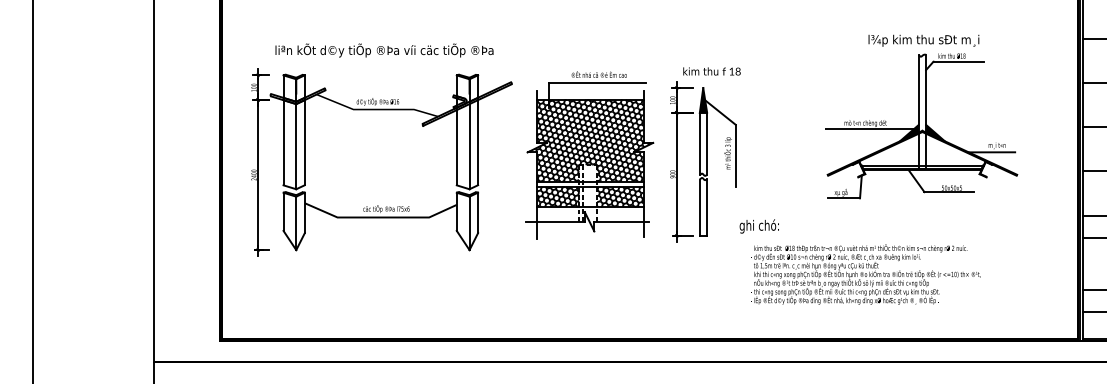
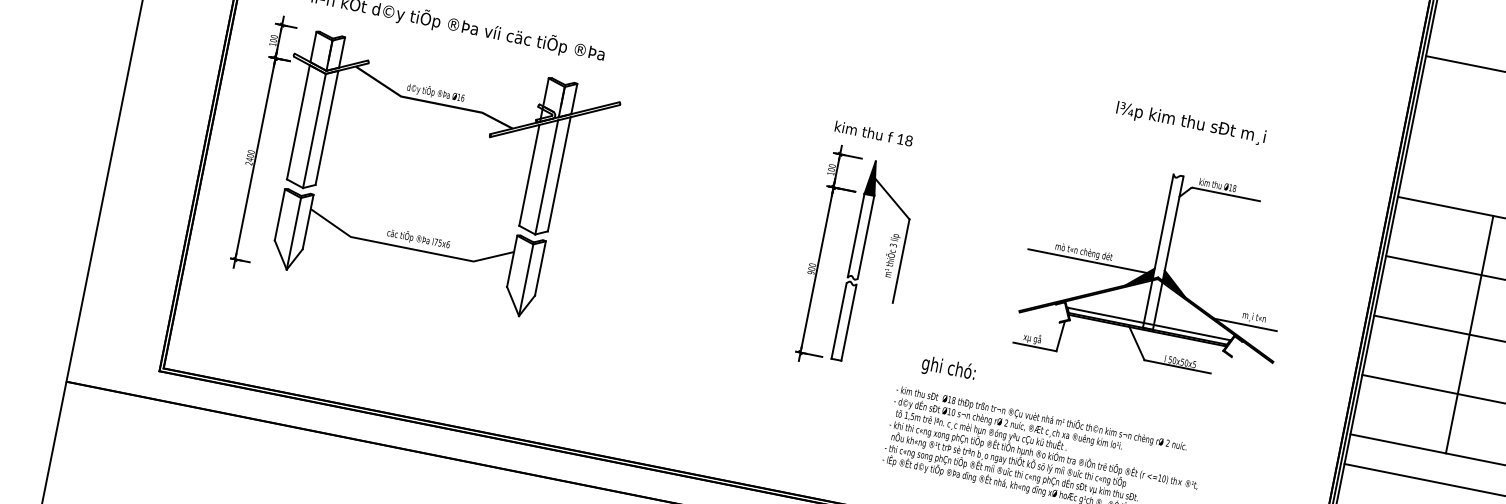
text: (923, 40) -> (1190, 123), moved
text: (711, 71) -> (873, 133), moved
part: (589, 155) -> (705, 221), removed
text: (758, 226) -> (947, 368), moved

